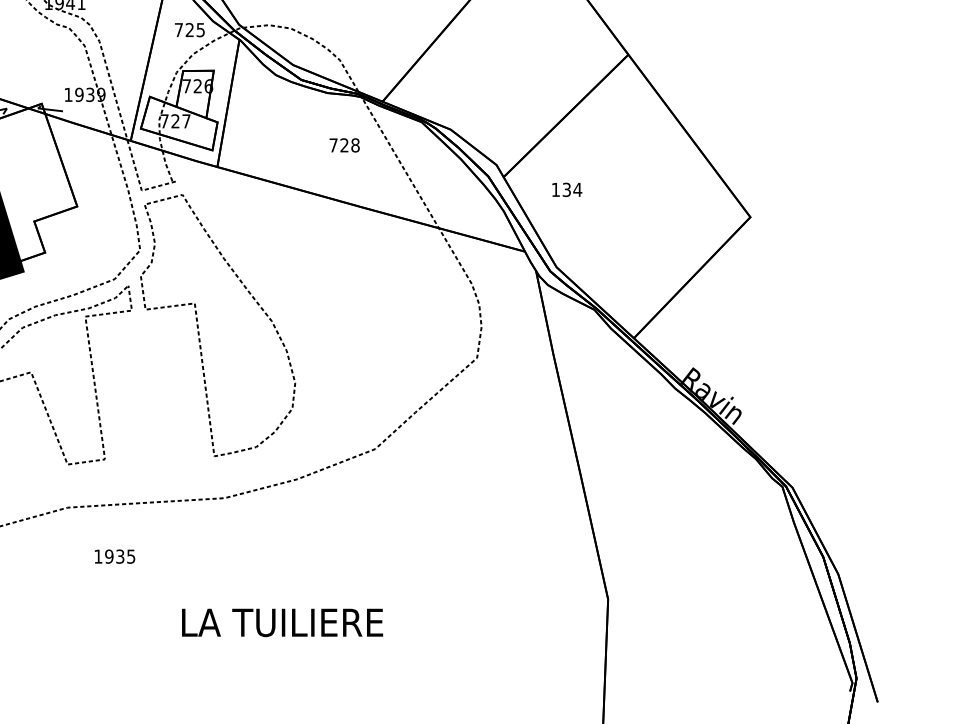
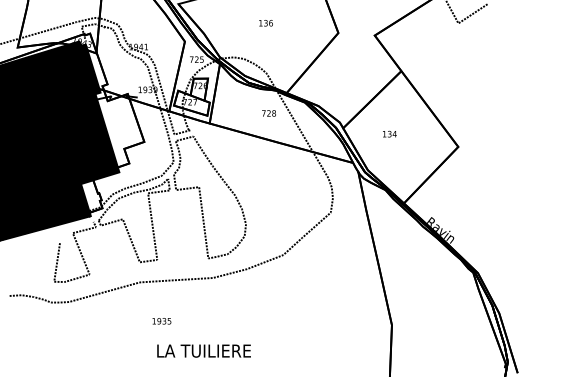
text: (566, 188) -> (389, 133), moved
text: (114, 557) -> (161, 321), moved
text: (281, 621) -> (203, 350), moved

